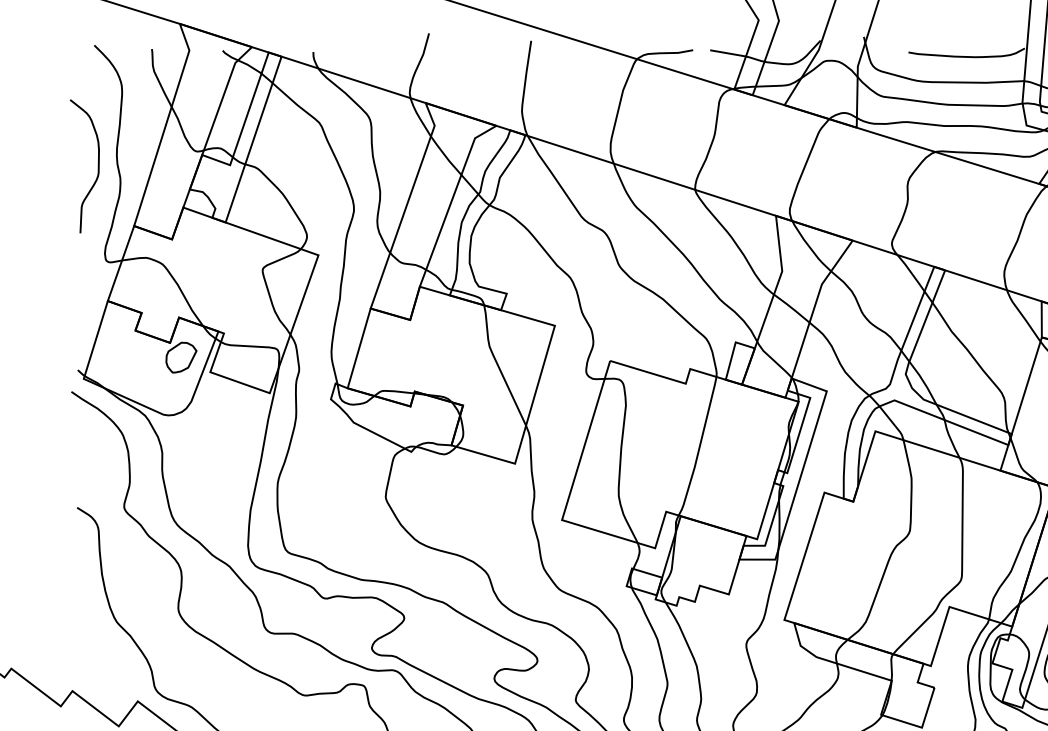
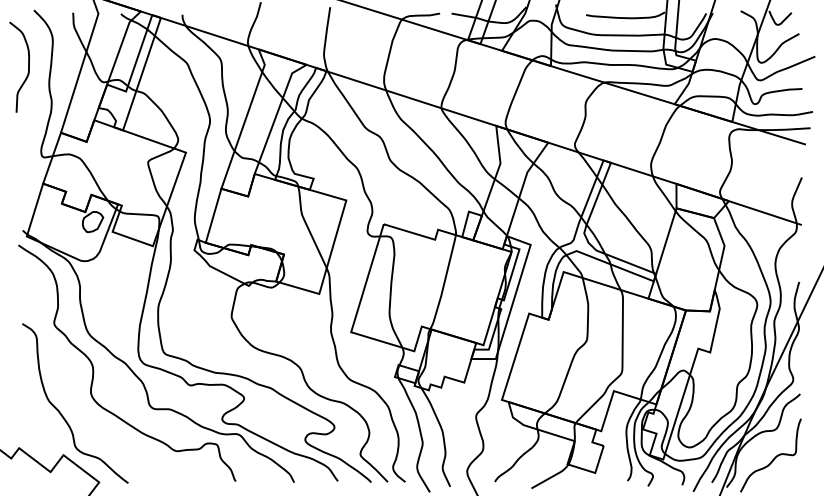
curve: (98, 165) -> (28, 66), moved

